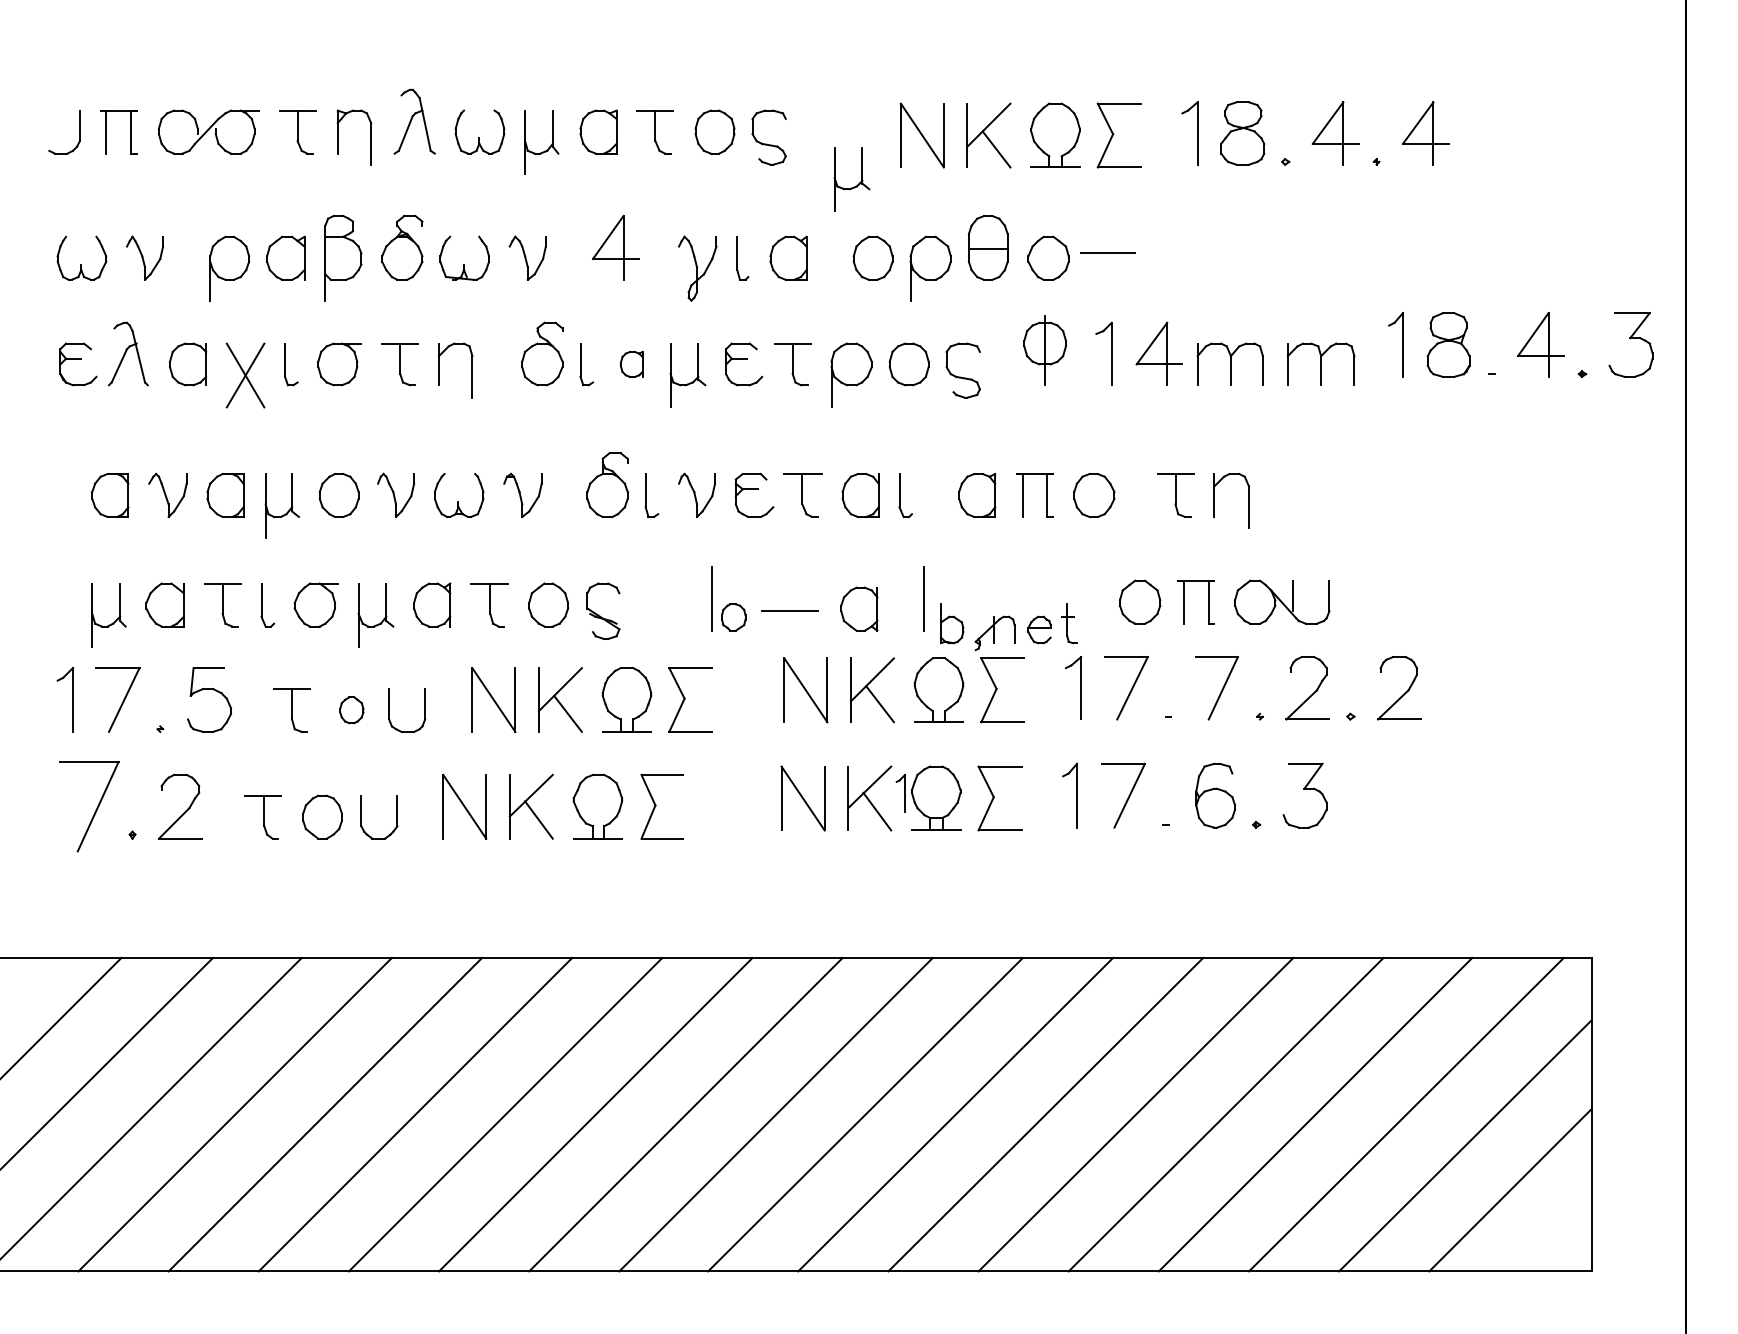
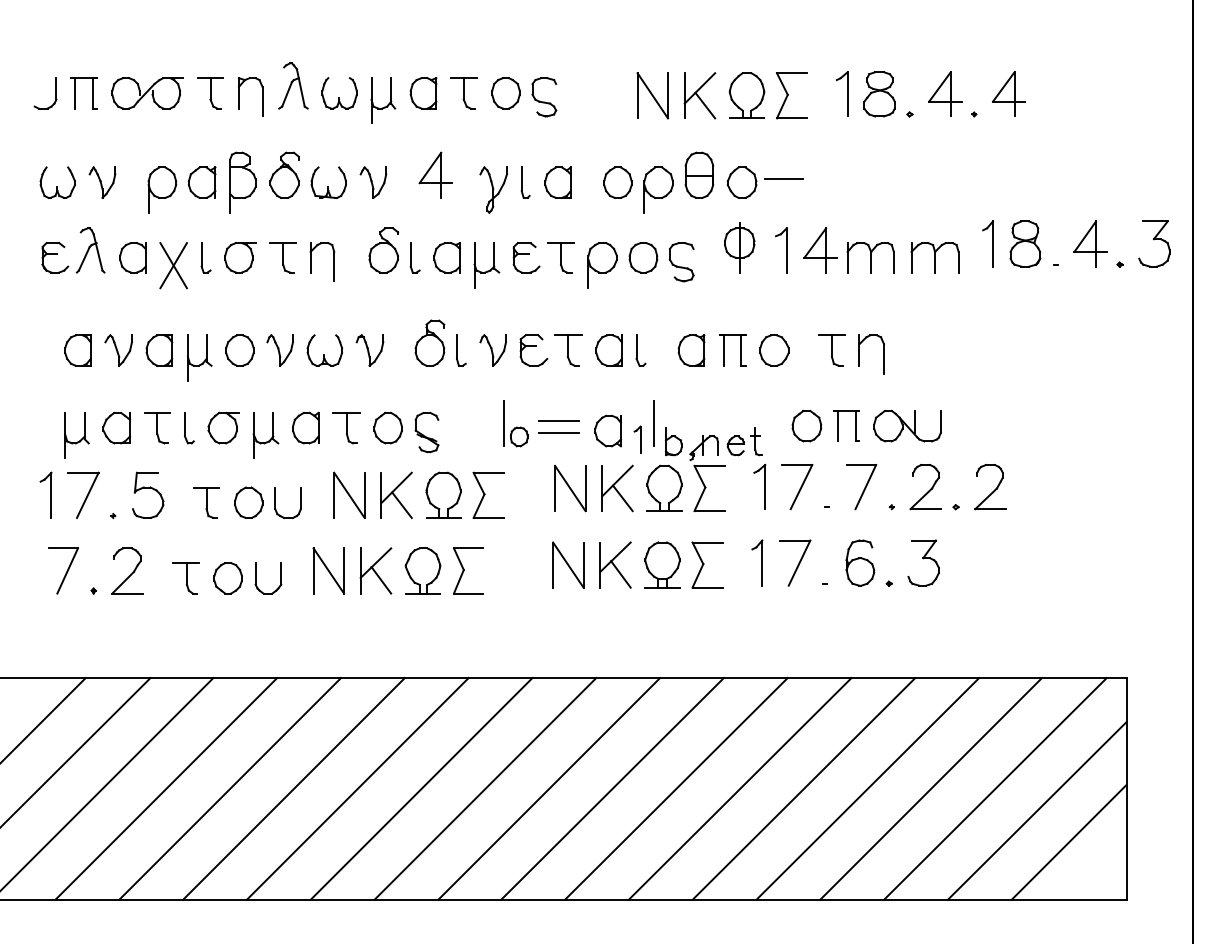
part: (853, 186) -> (604, 131), removed
part: (631, 364) -> (446, 257), size x1.67
line: (789, 594) -> (558, 420), added
part: (351, 709) -> (248, 502), size x1.67
part: (900, 793) -> (637, 439), moved
part: (89, 806) -> (63, 570), size x0.71

